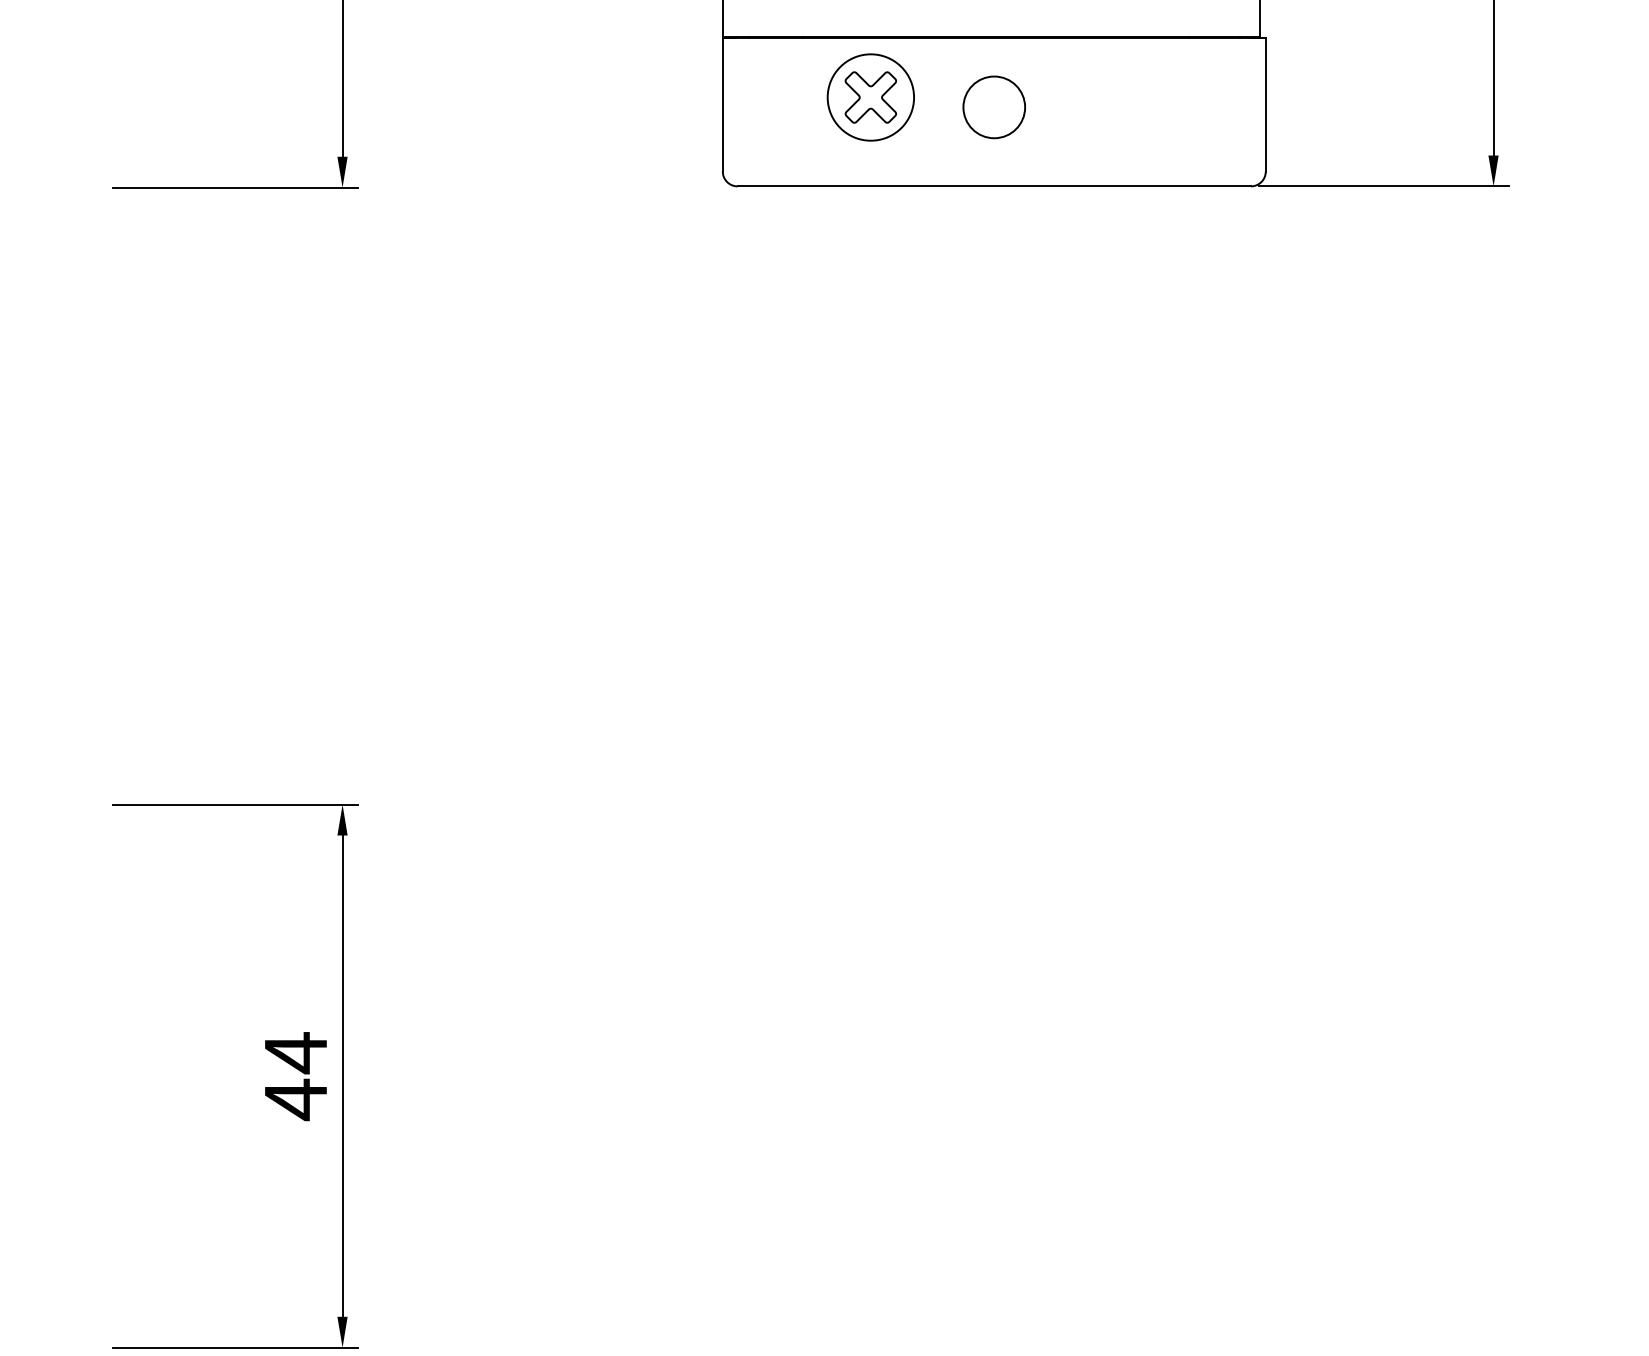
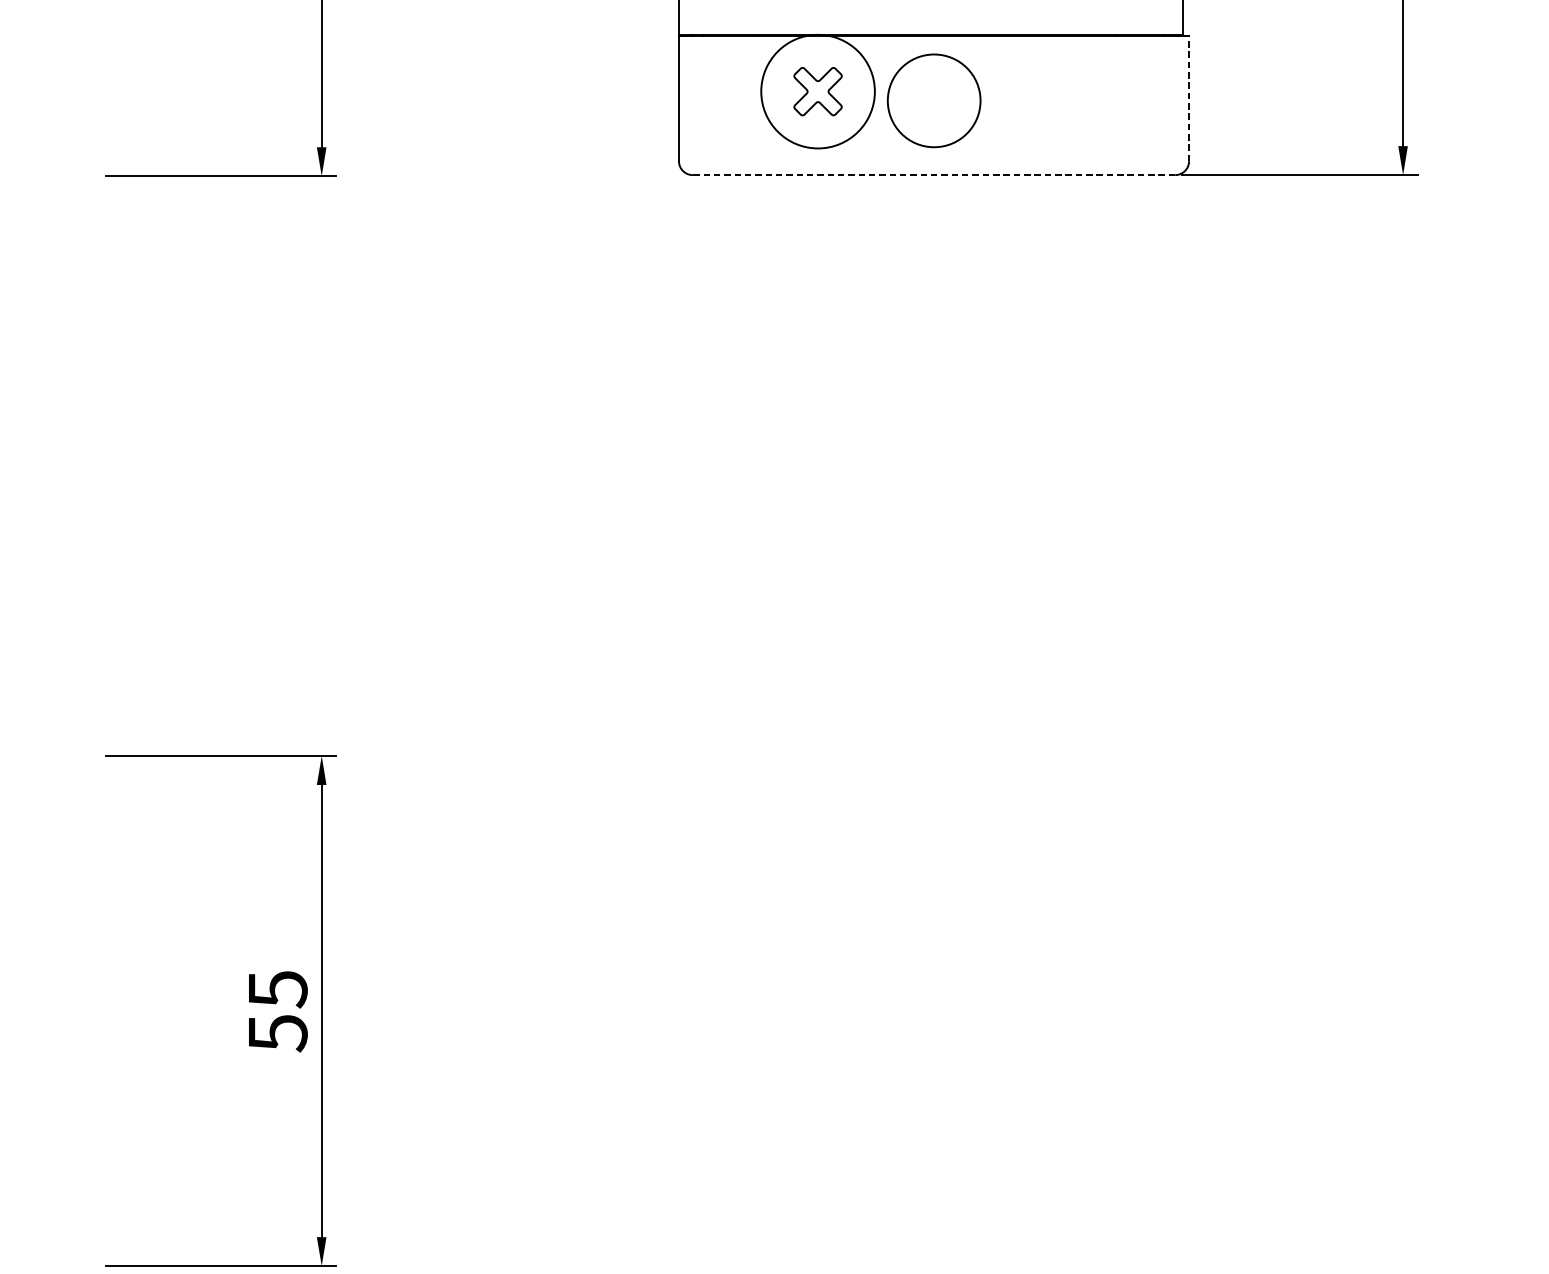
circle: (870, 97) -> (817, 91), size x1.4
line: (1265, 104) -> (1188, 98), solid -> dashed
circle: (993, 107) -> (933, 101), size x1.6
line: (994, 186) -> (934, 175), solid -> dashed
text: (296, 1076) -> (278, 1011), 44 -> 55

